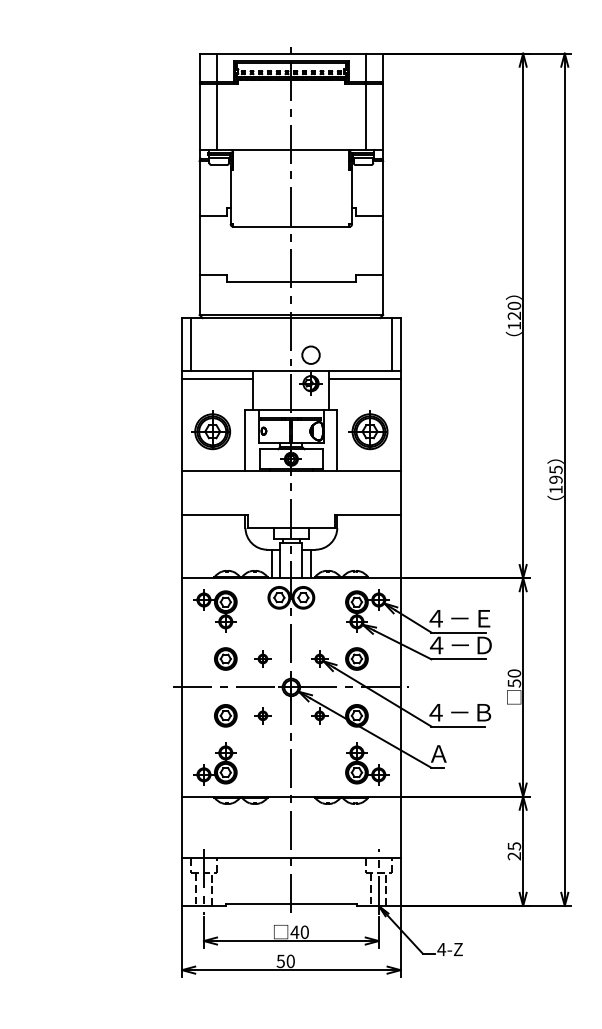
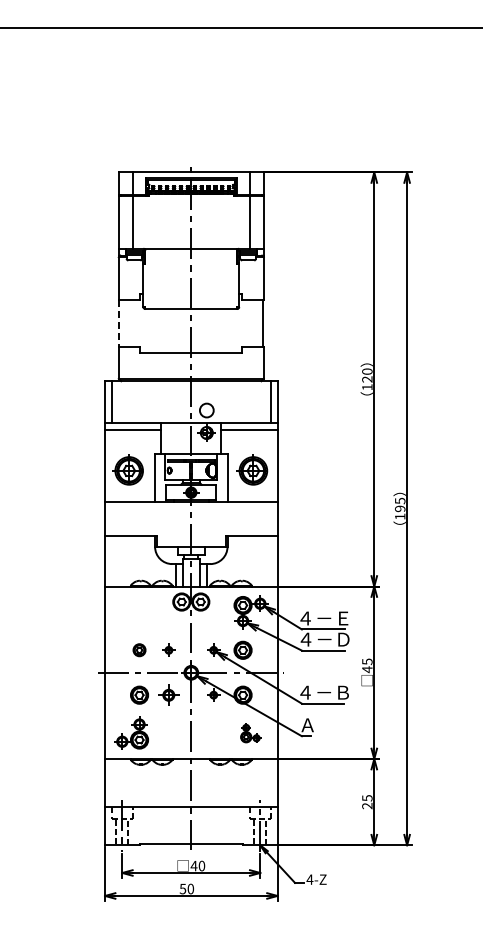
line: (200, 246) -> (119, 324), solid -> dashed
part: (215, 611) -> (131, 612), removed
part: (225, 657) -> (139, 649), size x0.7
text: (514, 678) -> (367, 665), 50 -> 45
part: (262, 714) -> (168, 694), size x1.6
part: (366, 763) -> (250, 732), size x0.6

